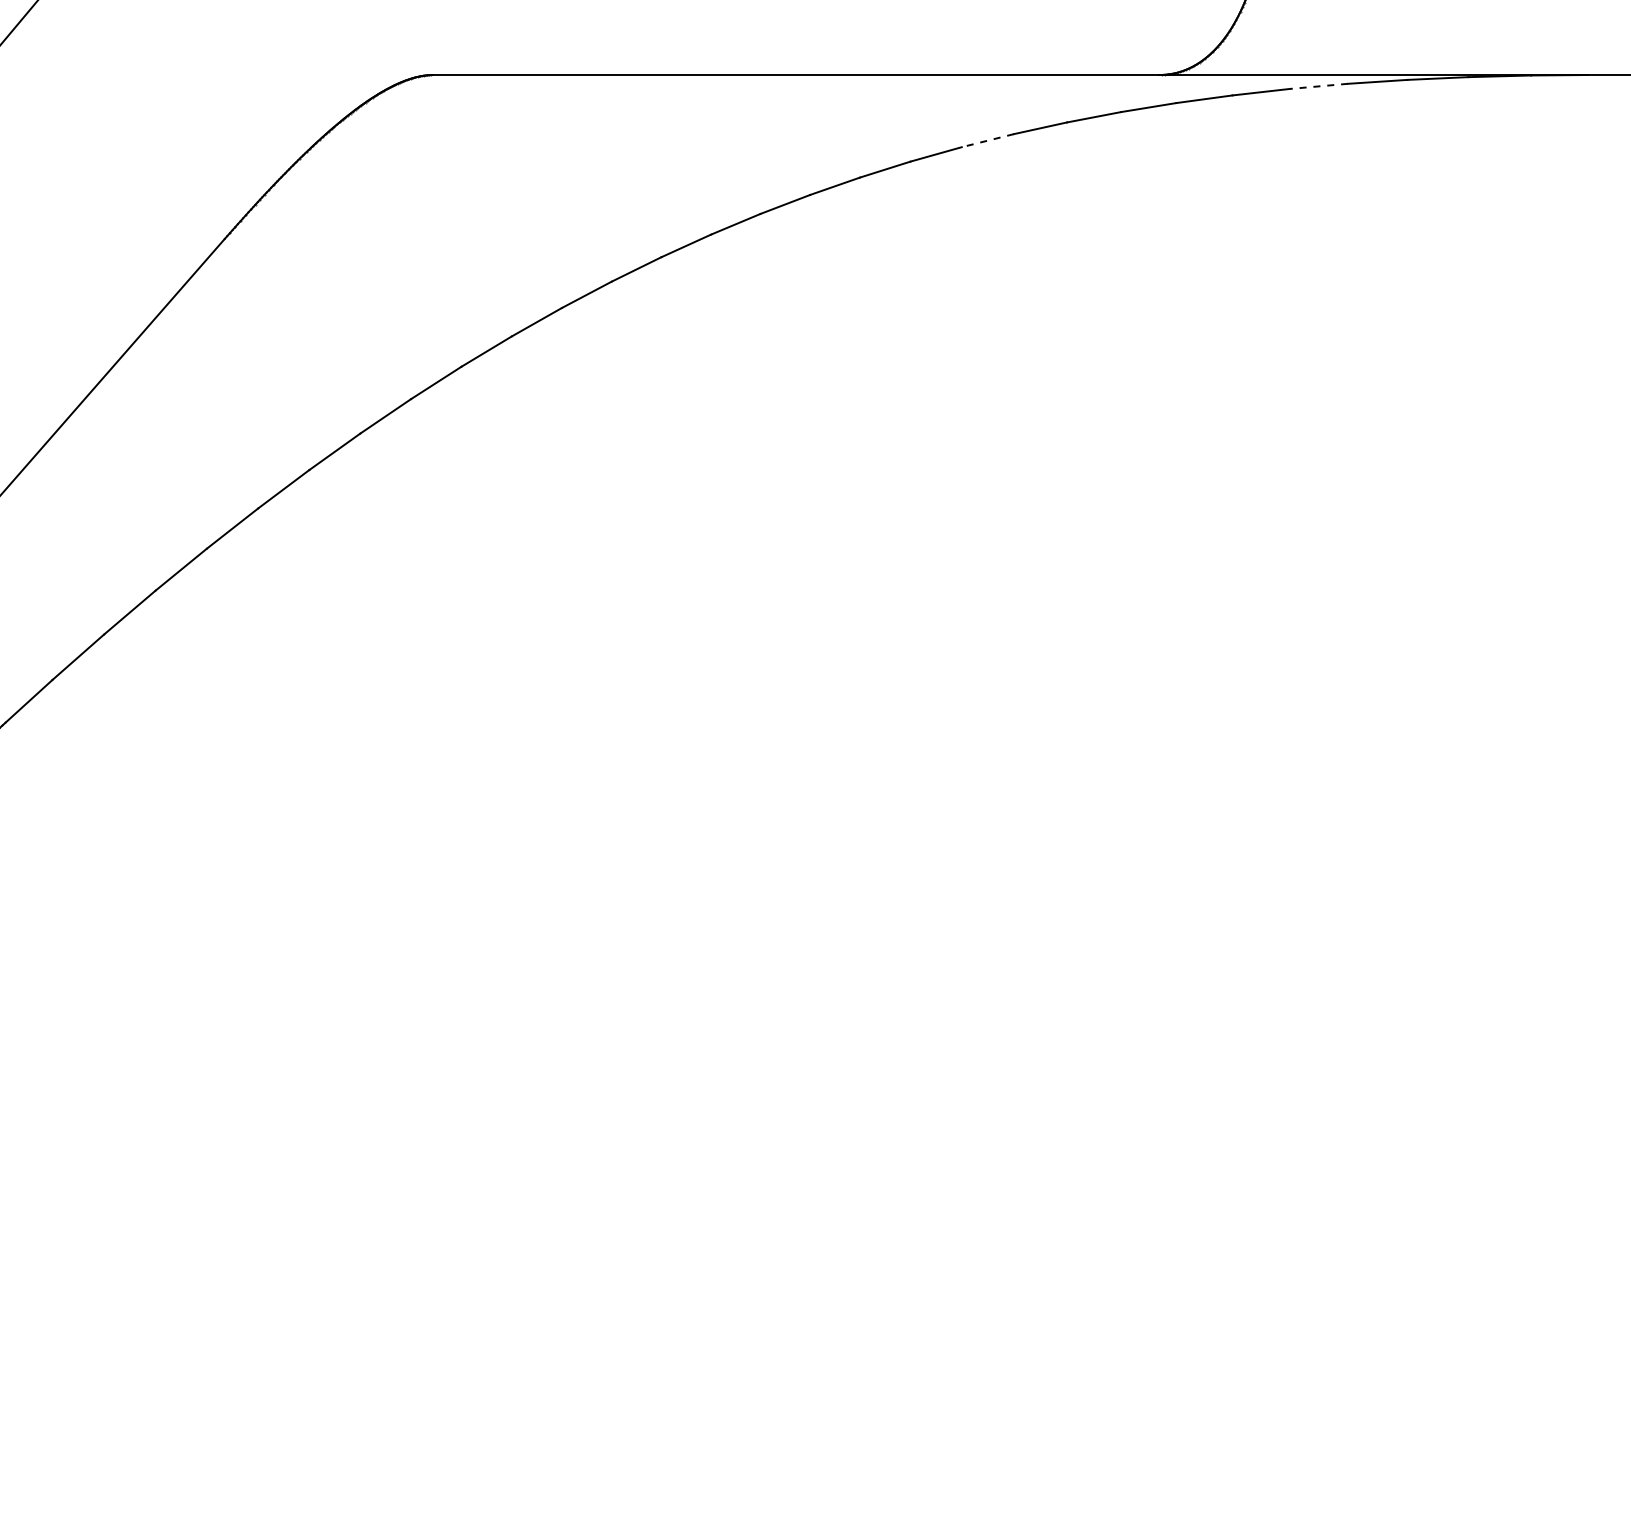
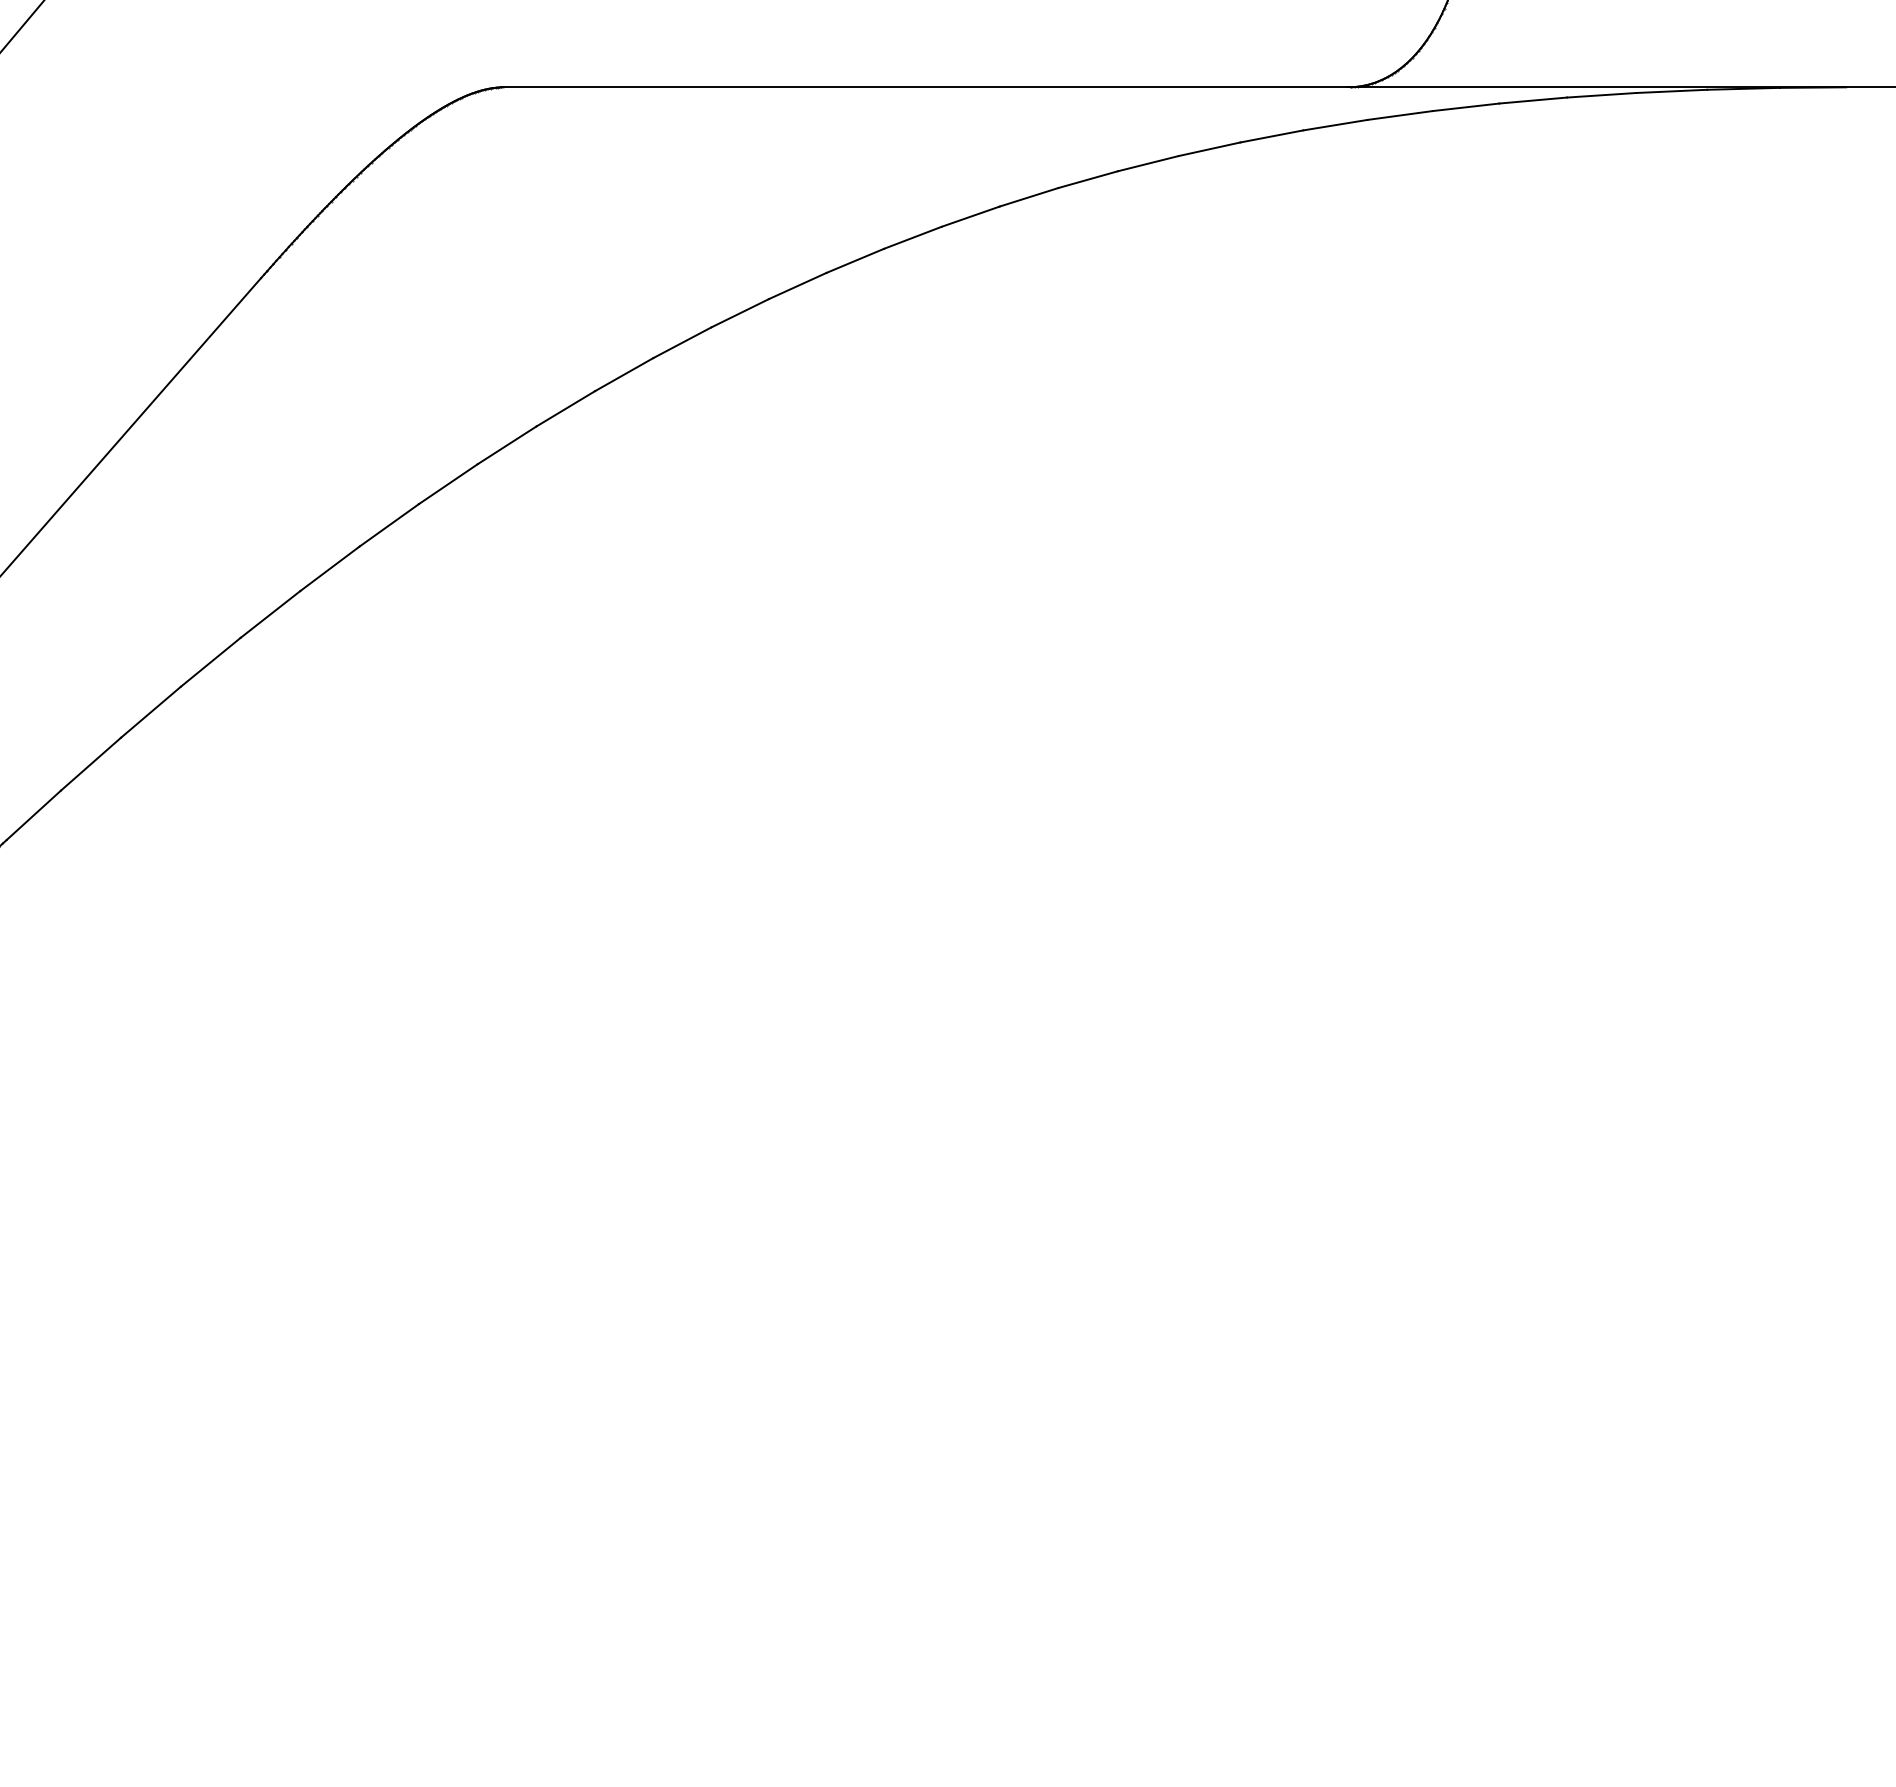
line: (1318, 86) -> (1532, 100), dashed -> solid
line: (987, 140) -> (1147, 163), dashed -> solid

